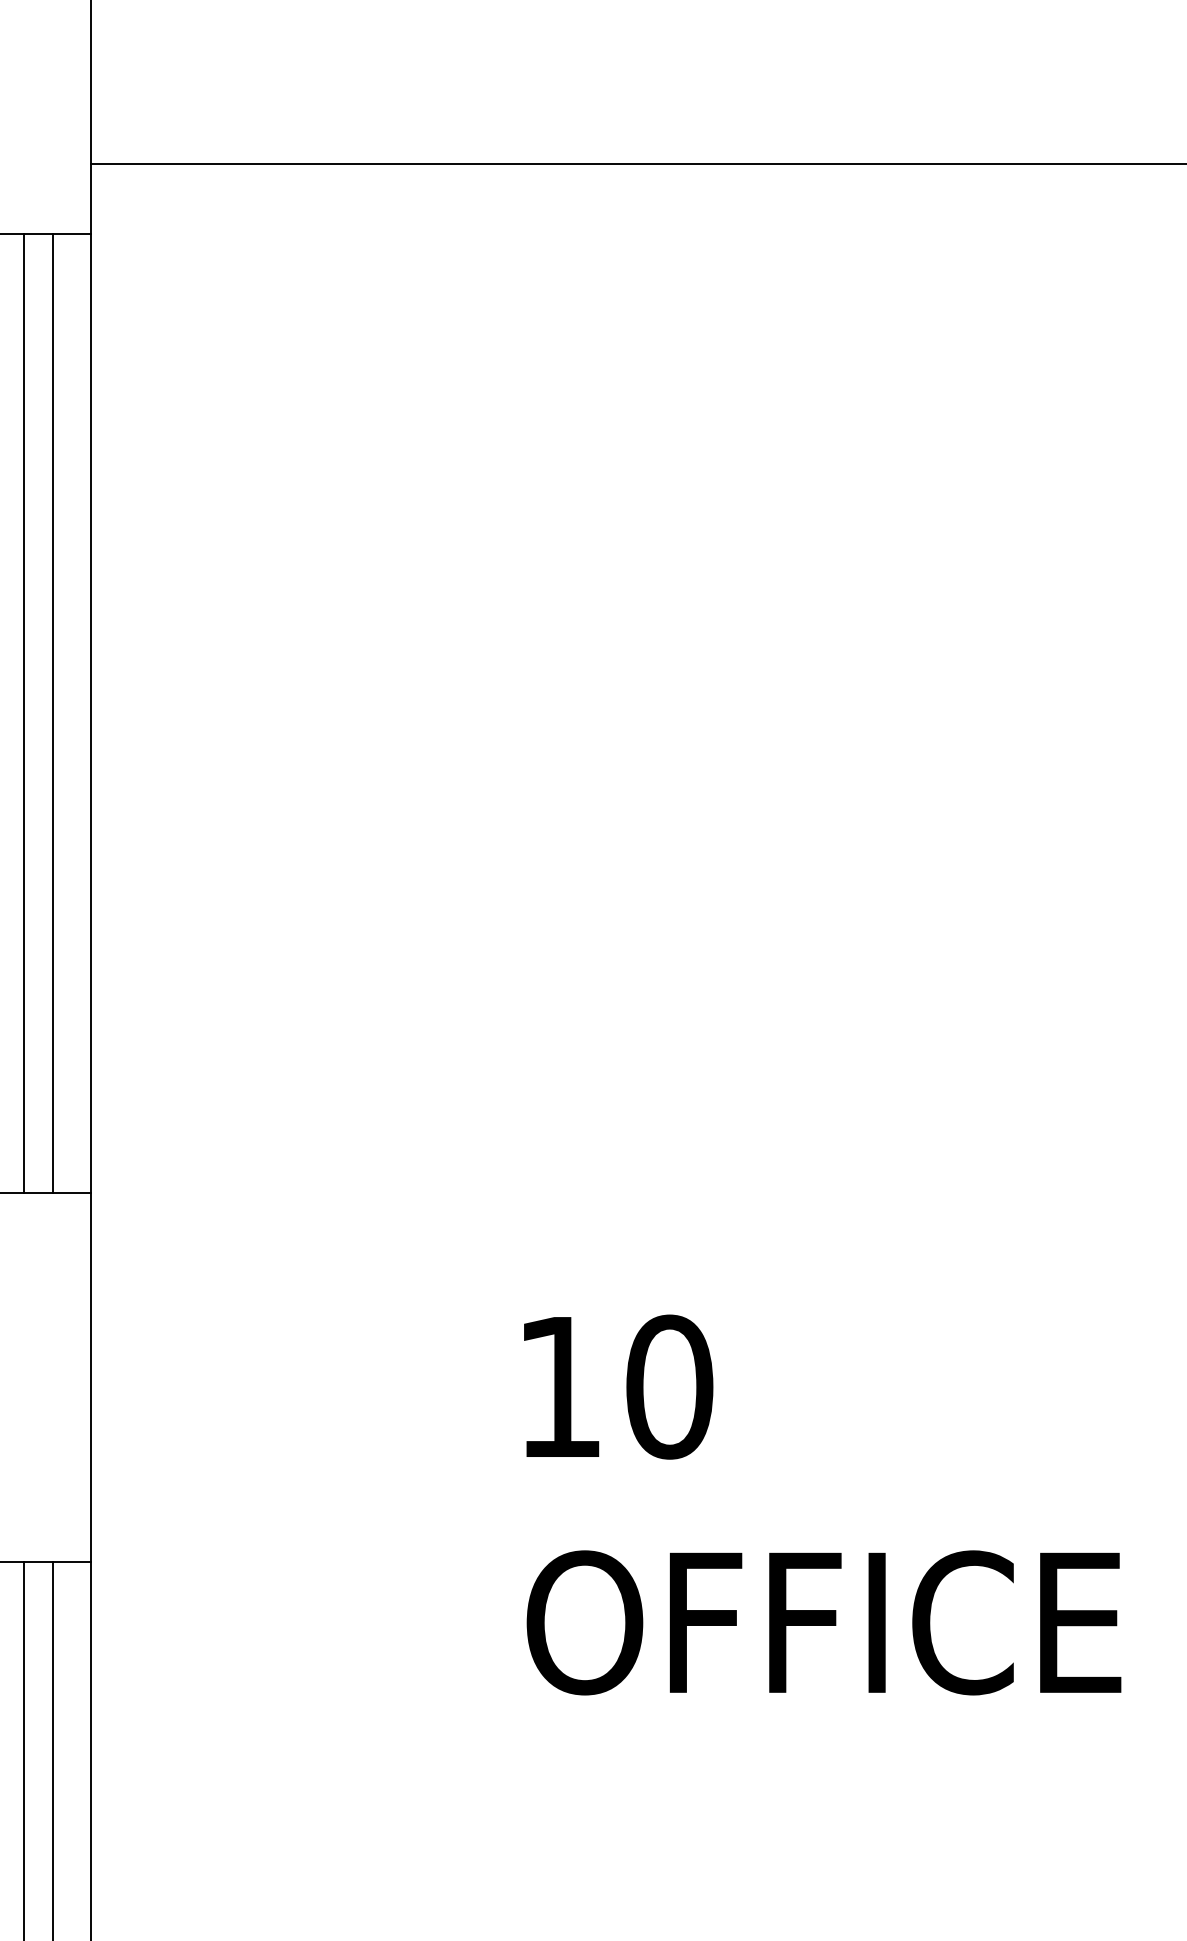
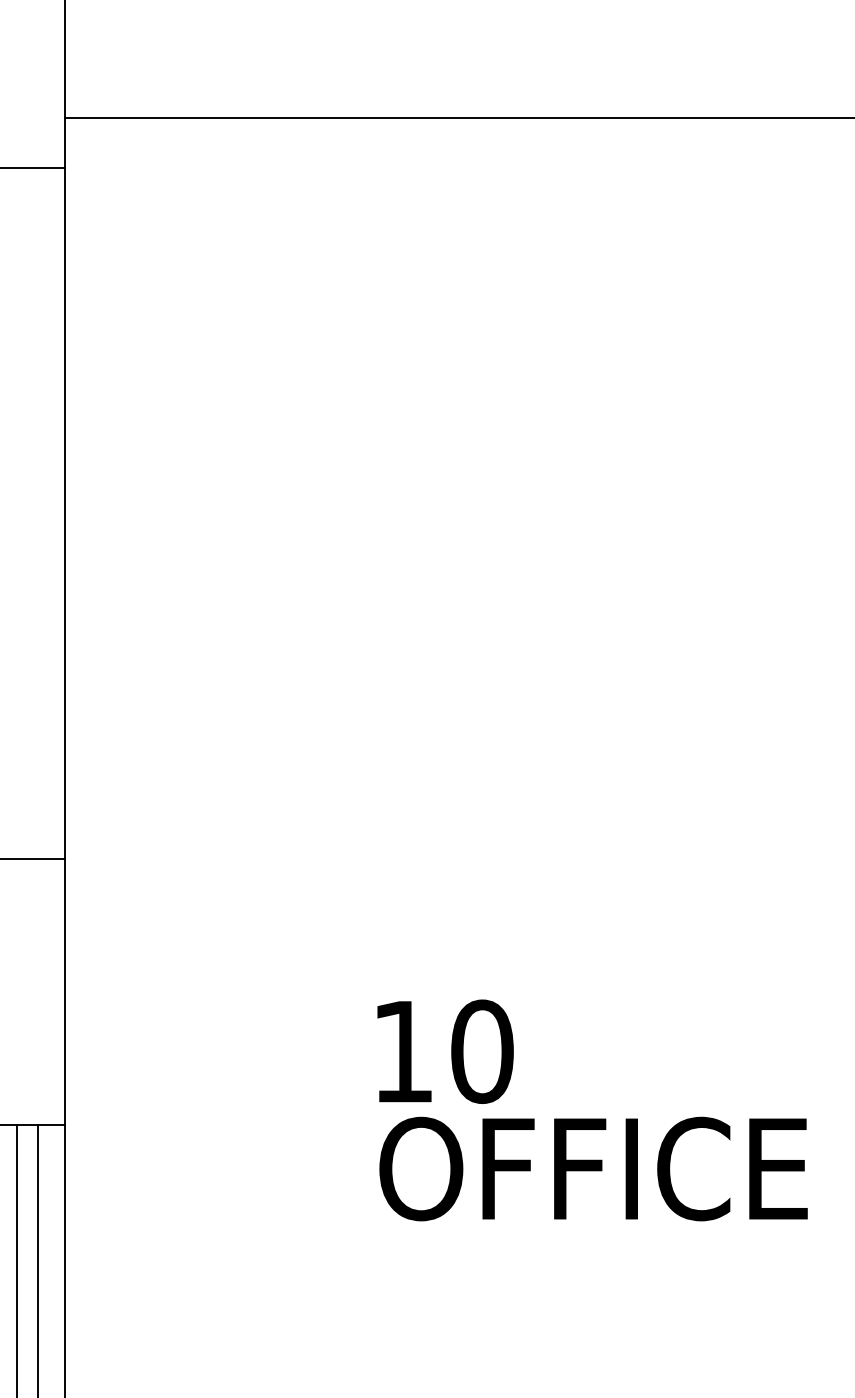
line: (24, 712) -> (17, 513), removed
line: (53, 712) -> (38, 513), removed
text: (618, 1386) -> (445, 1051), moved

